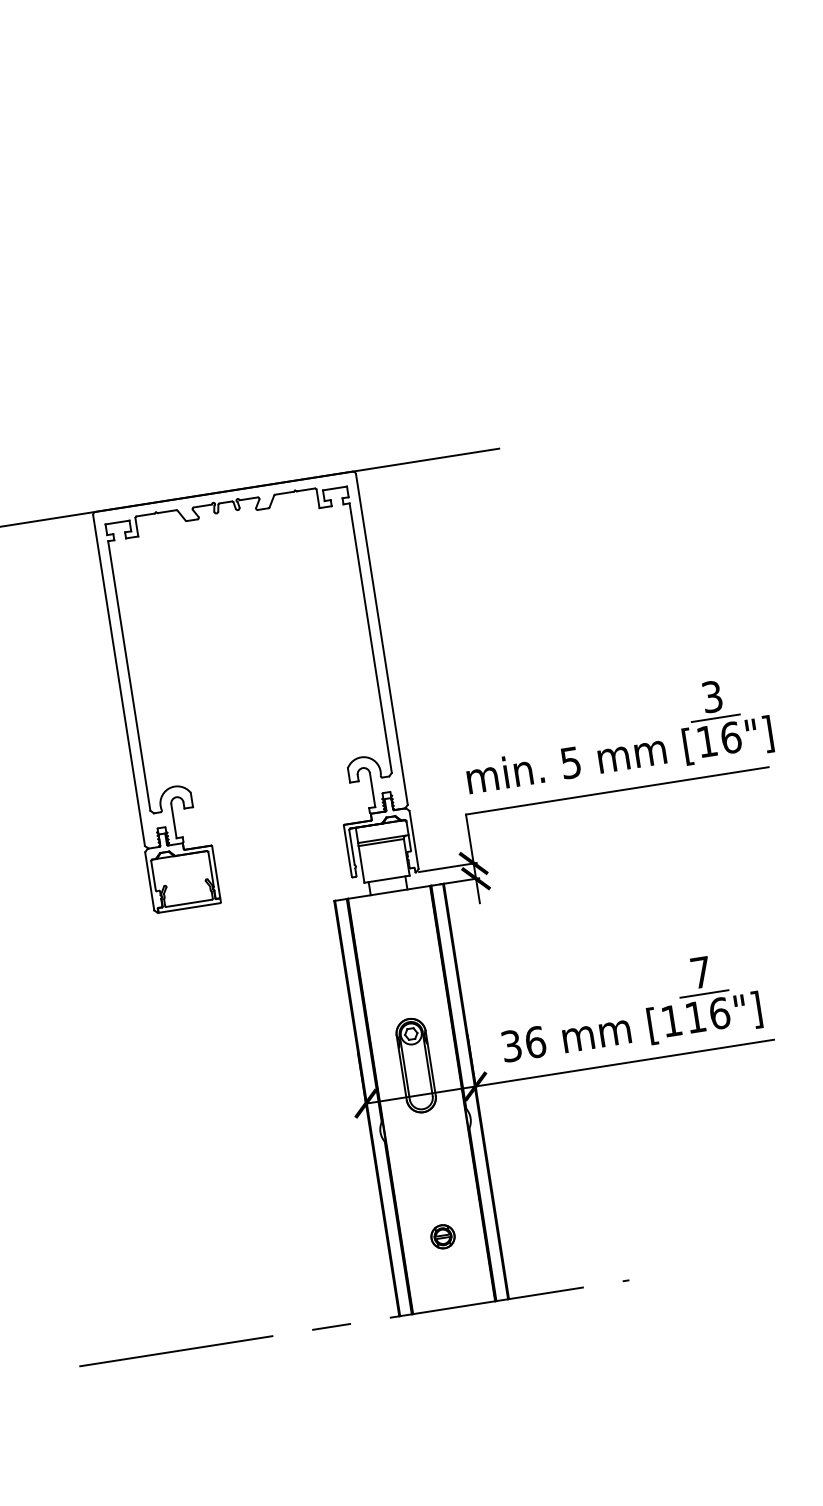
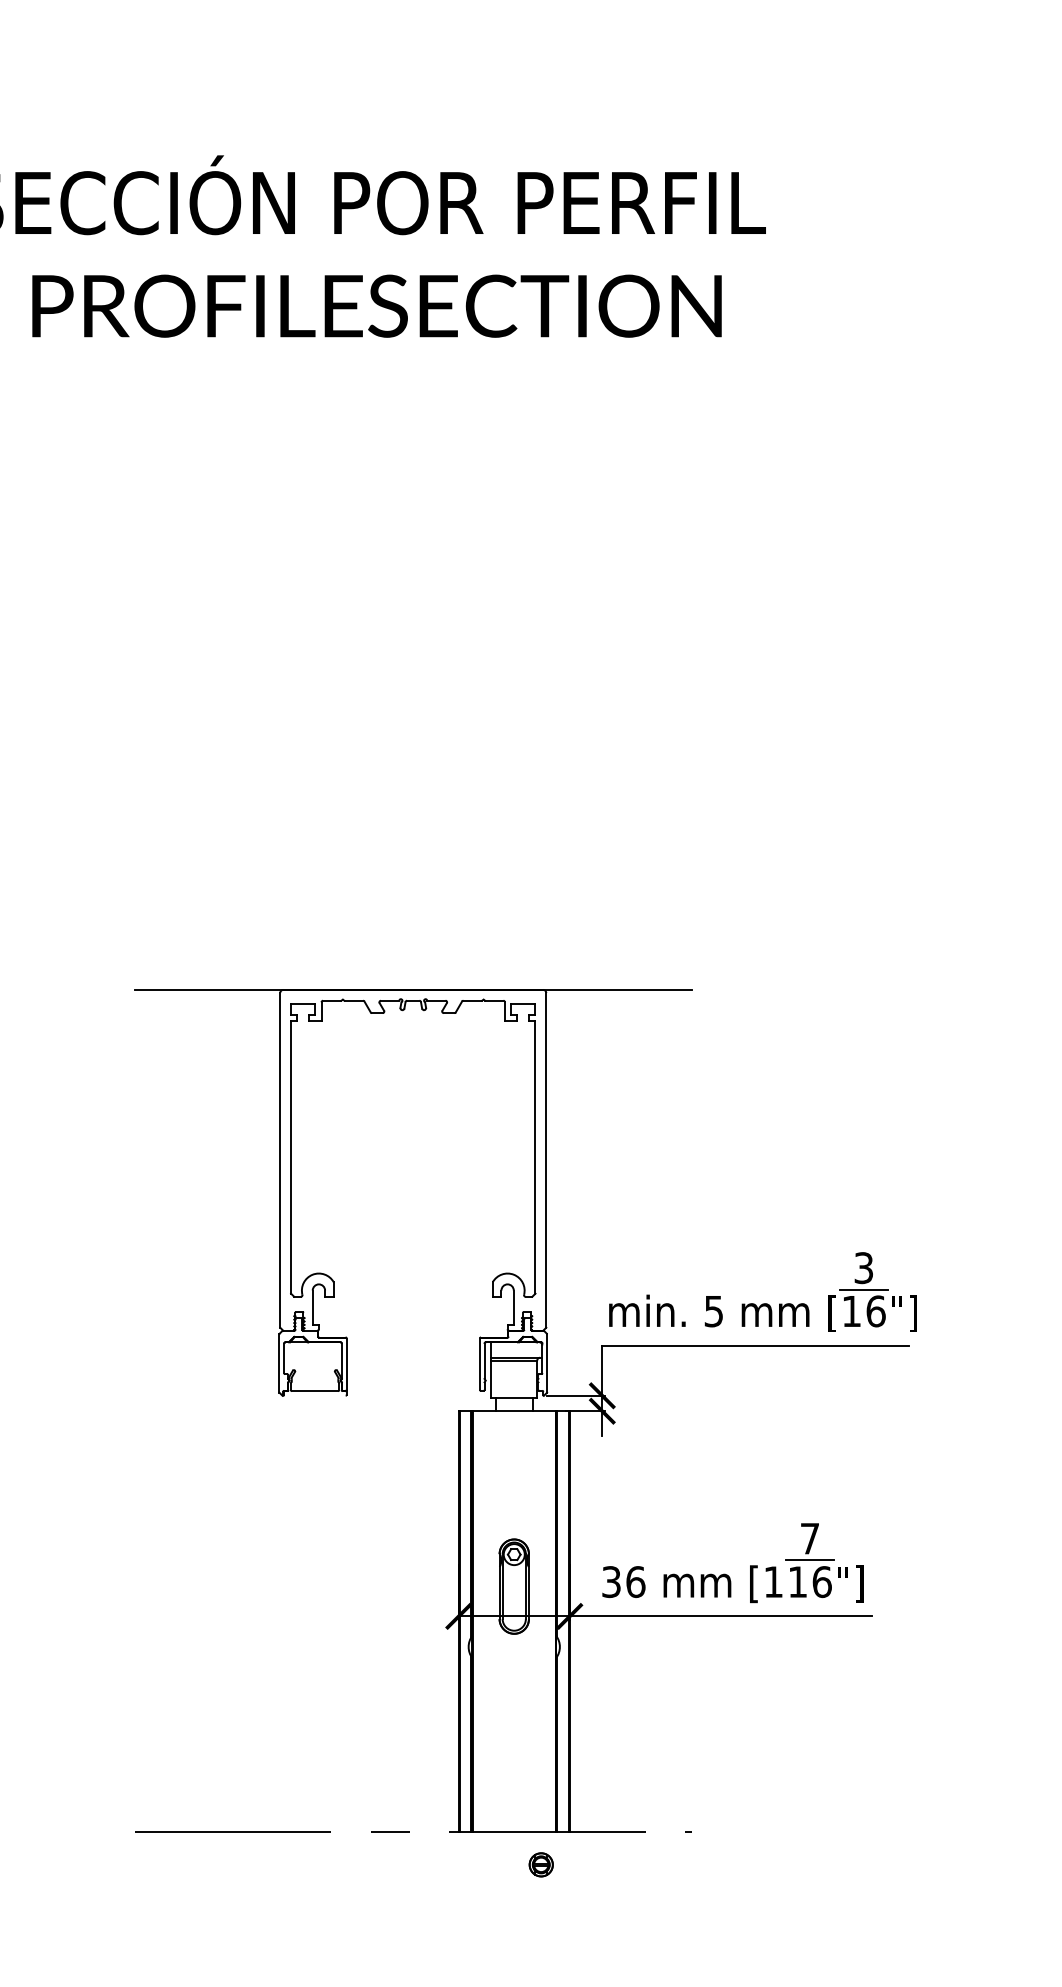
line: (189, 907) -> (314, 1395), removed
part: (442, 1236) -> (540, 1864), moved

